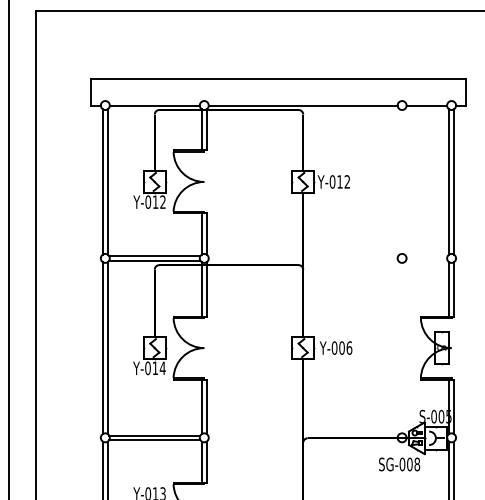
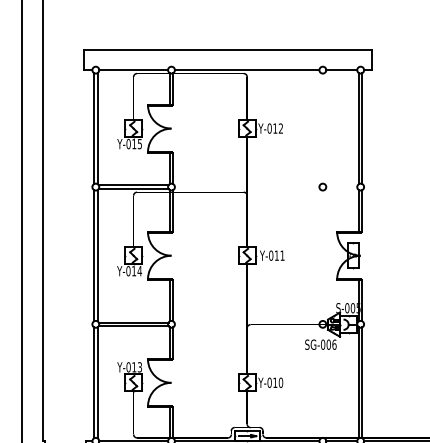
text: (162, 201) -> (139, 143), Y-012 -> Y-015
text: (345, 347) -> (279, 255), Y-006 -> Y-011
text: (417, 464) -> (334, 344), SG-008 -> SG-006

